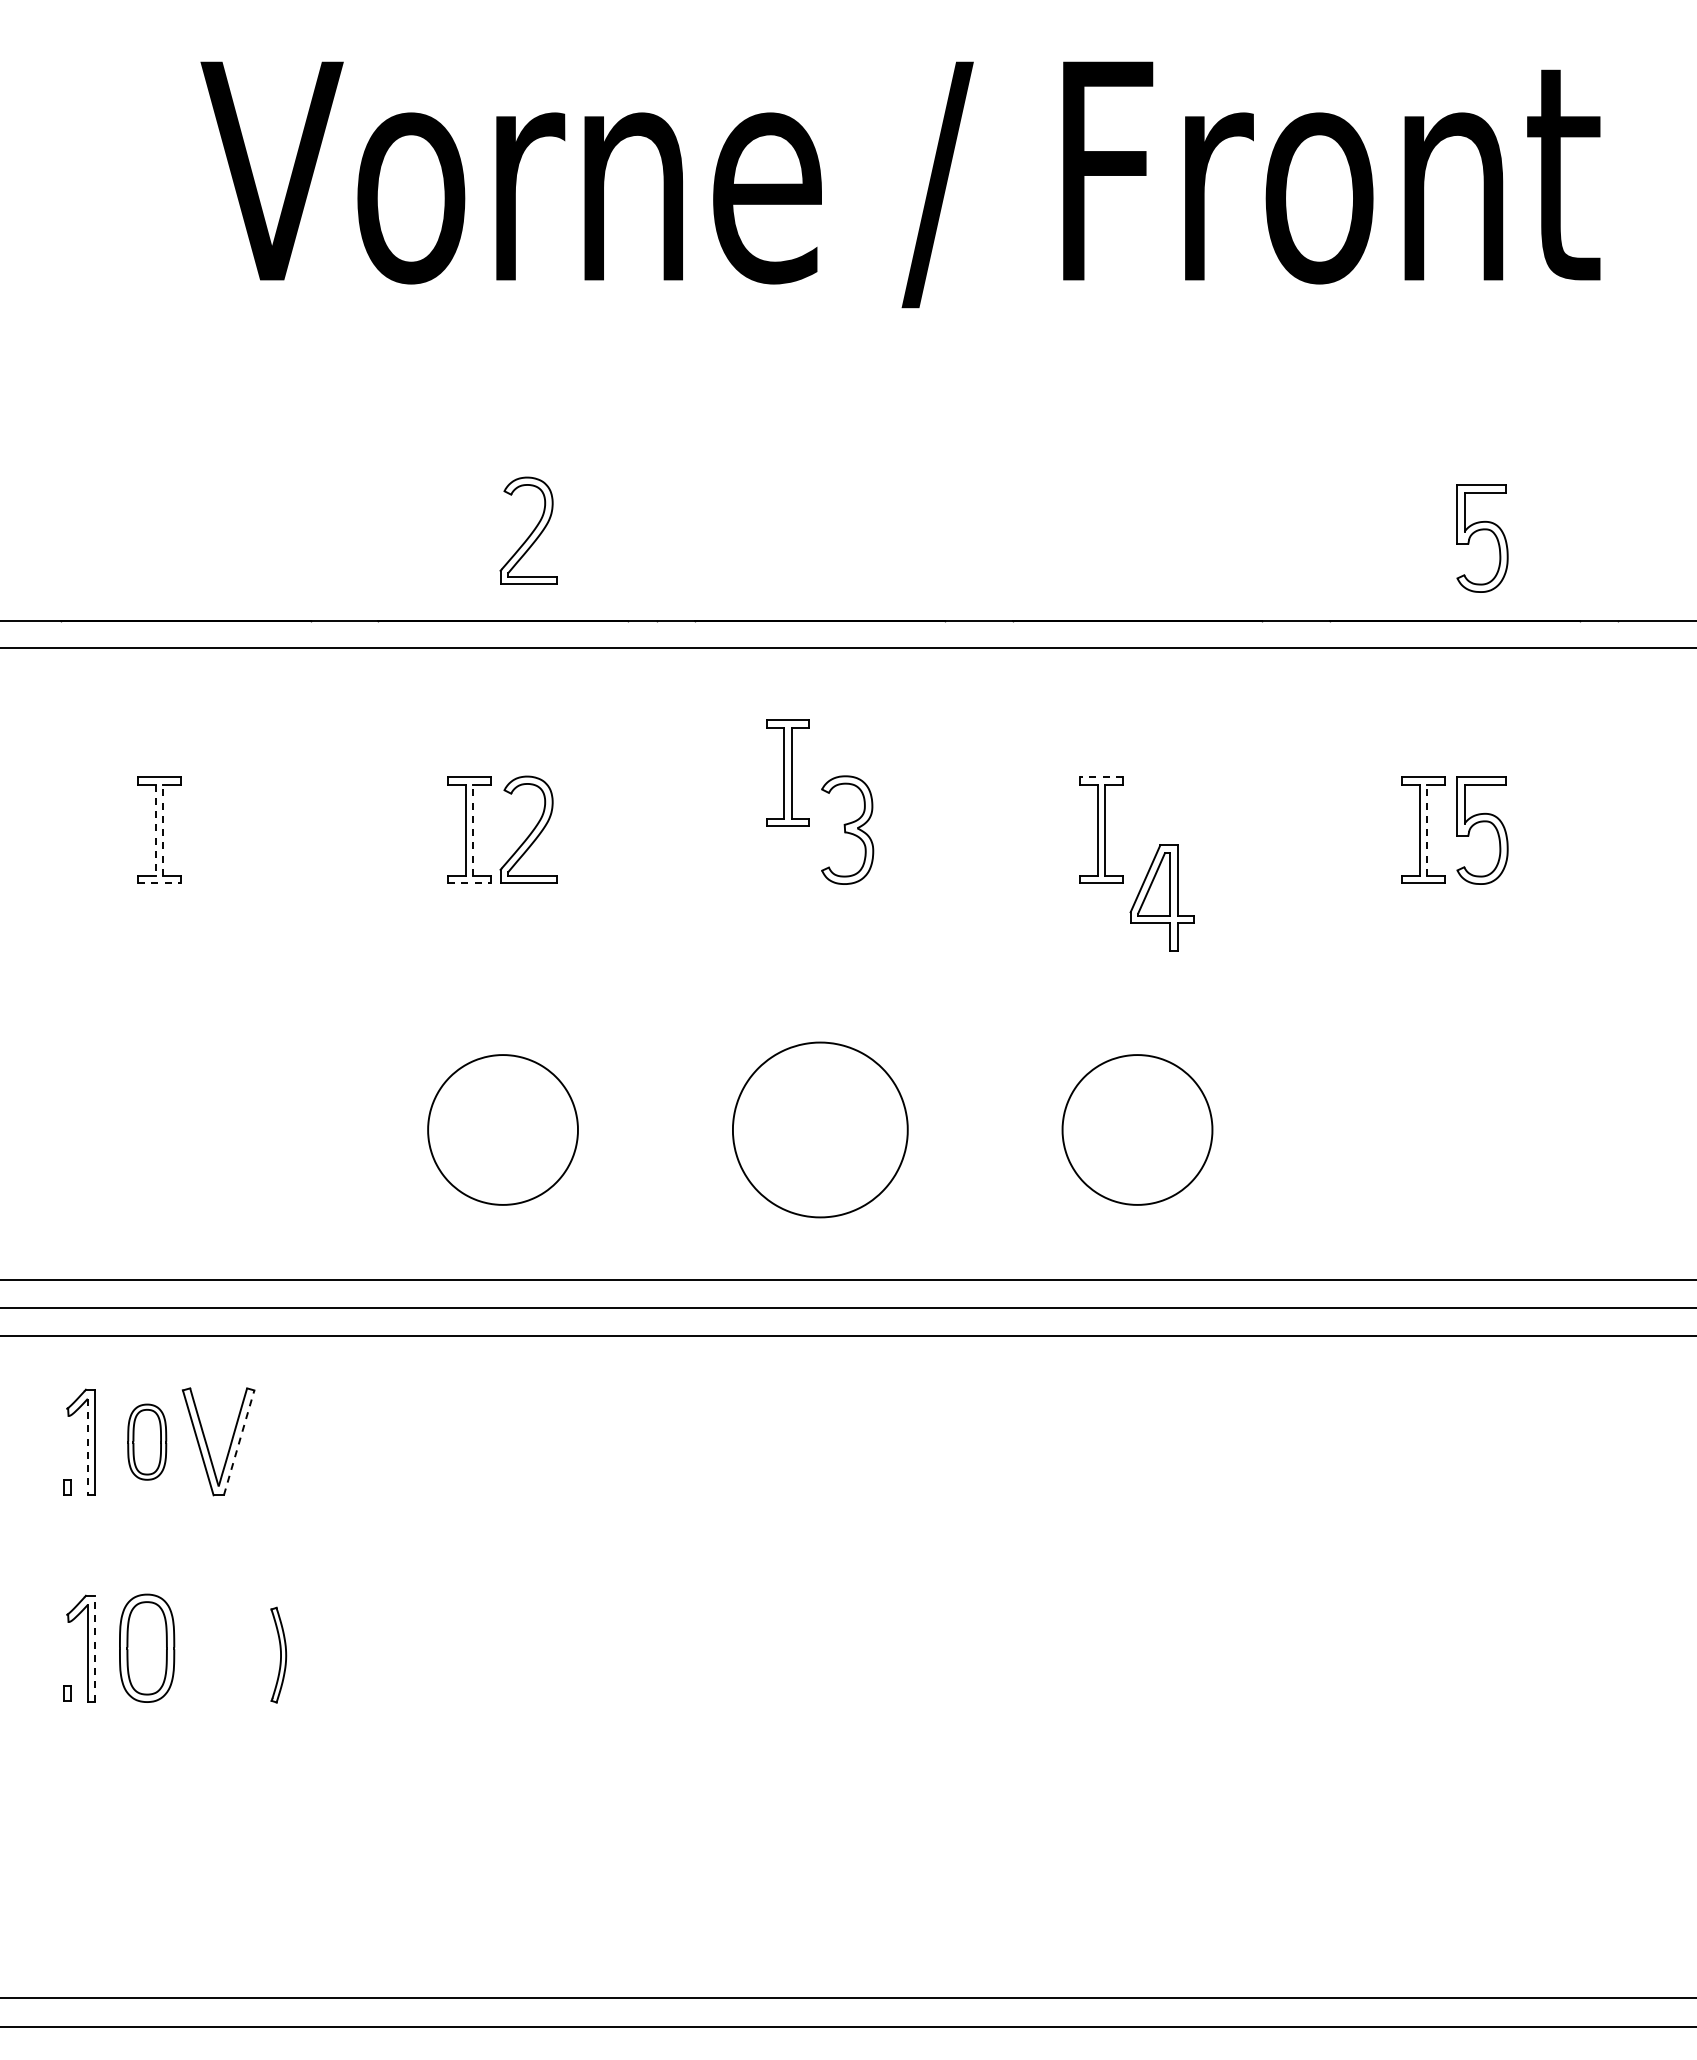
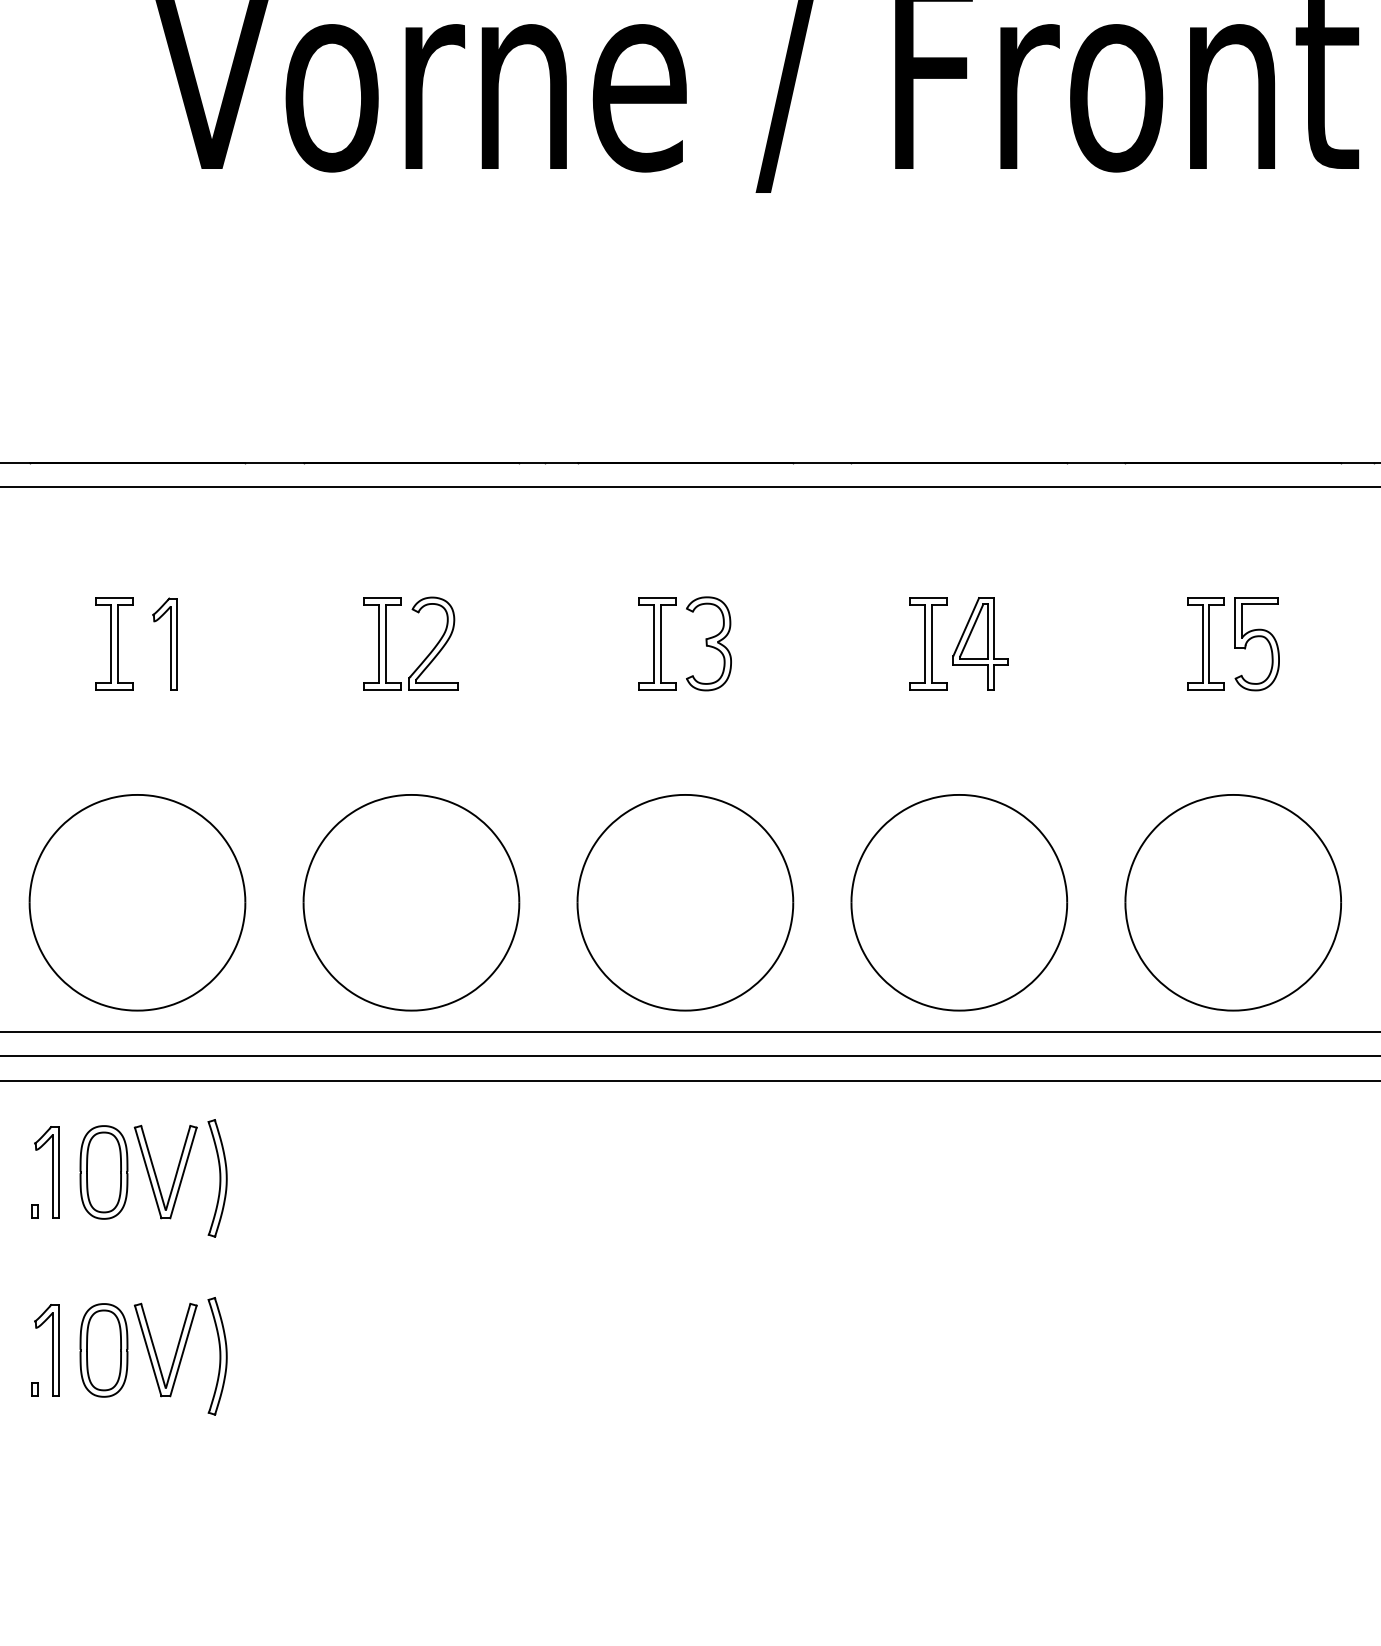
part: (528, 530) -> (433, 385), removed
part: (1482, 530) -> (1257, 385), removed
part: (787, 772) -> (657, 643), moved
line: (1101, 777) -> (928, 598), dashed -> solid
line: (155, 830) -> (111, 644), dashed -> solid
line: (163, 830) -> (118, 644), dashed -> solid
part: (224, 830) -> (170, 644), added
line: (473, 830) -> (385, 644), dashed -> solid
line: (1427, 830) -> (1209, 644), dashed -> solid
line: (159, 883) -> (114, 689), dashed -> solid
line: (469, 883) -> (382, 689), dashed -> solid
part: (1161, 897) -> (980, 643), moved
part: (185, 1129) -> (137, 902), added
part: (502, 1129) -> (410, 902), size x1.67
part: (820, 1129) -> (685, 902), size x1.43
part: (1137, 1129) -> (959, 902), size x1.67
part: (1454, 1129) -> (1233, 902), added
part: (147, 1441) -> (104, 1171), size x1.43
line: (239, 1442) -> (183, 1172), dashed -> solid
line: (87, 1447) -> (52, 1176), dashed -> solid
part: (278, 1448) -> (217, 1177), added
line: (95, 1648) -> (59, 1350), dashed -> solid
part: (207, 1649) -> (156, 1351), added
part: (278, 1654) -> (217, 1355), size x1.43

